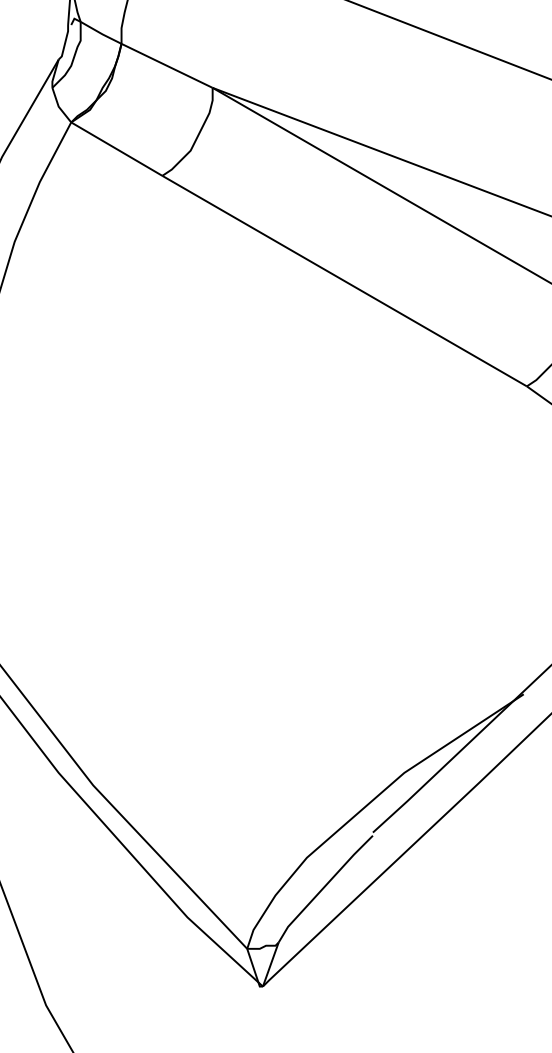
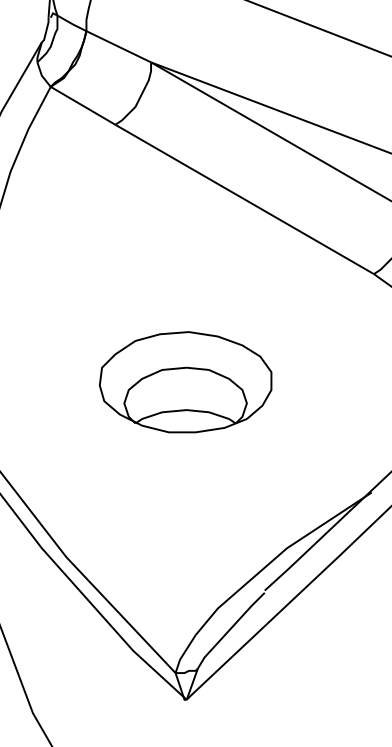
part: (261, 538) -> (185, 382), added

